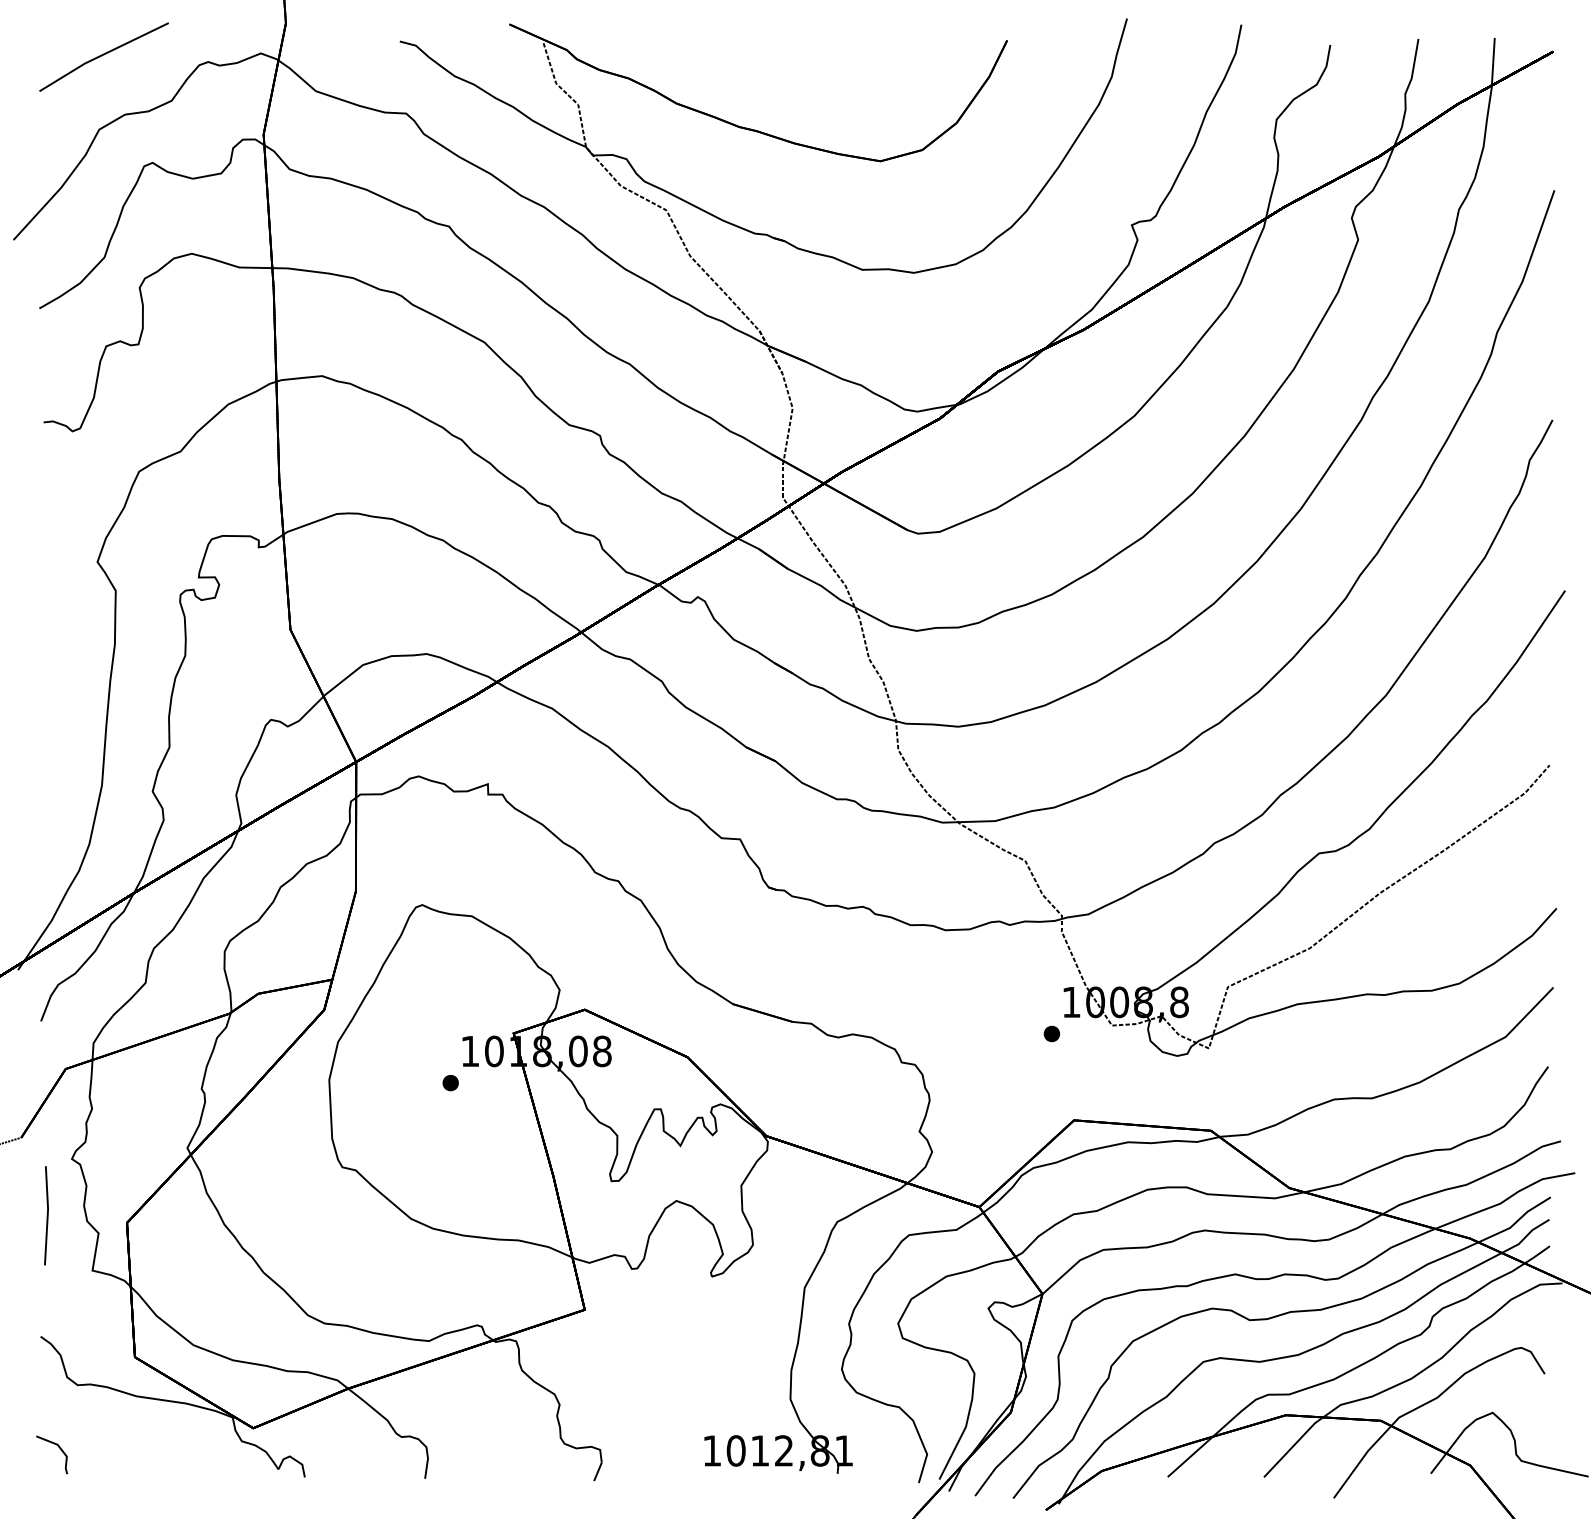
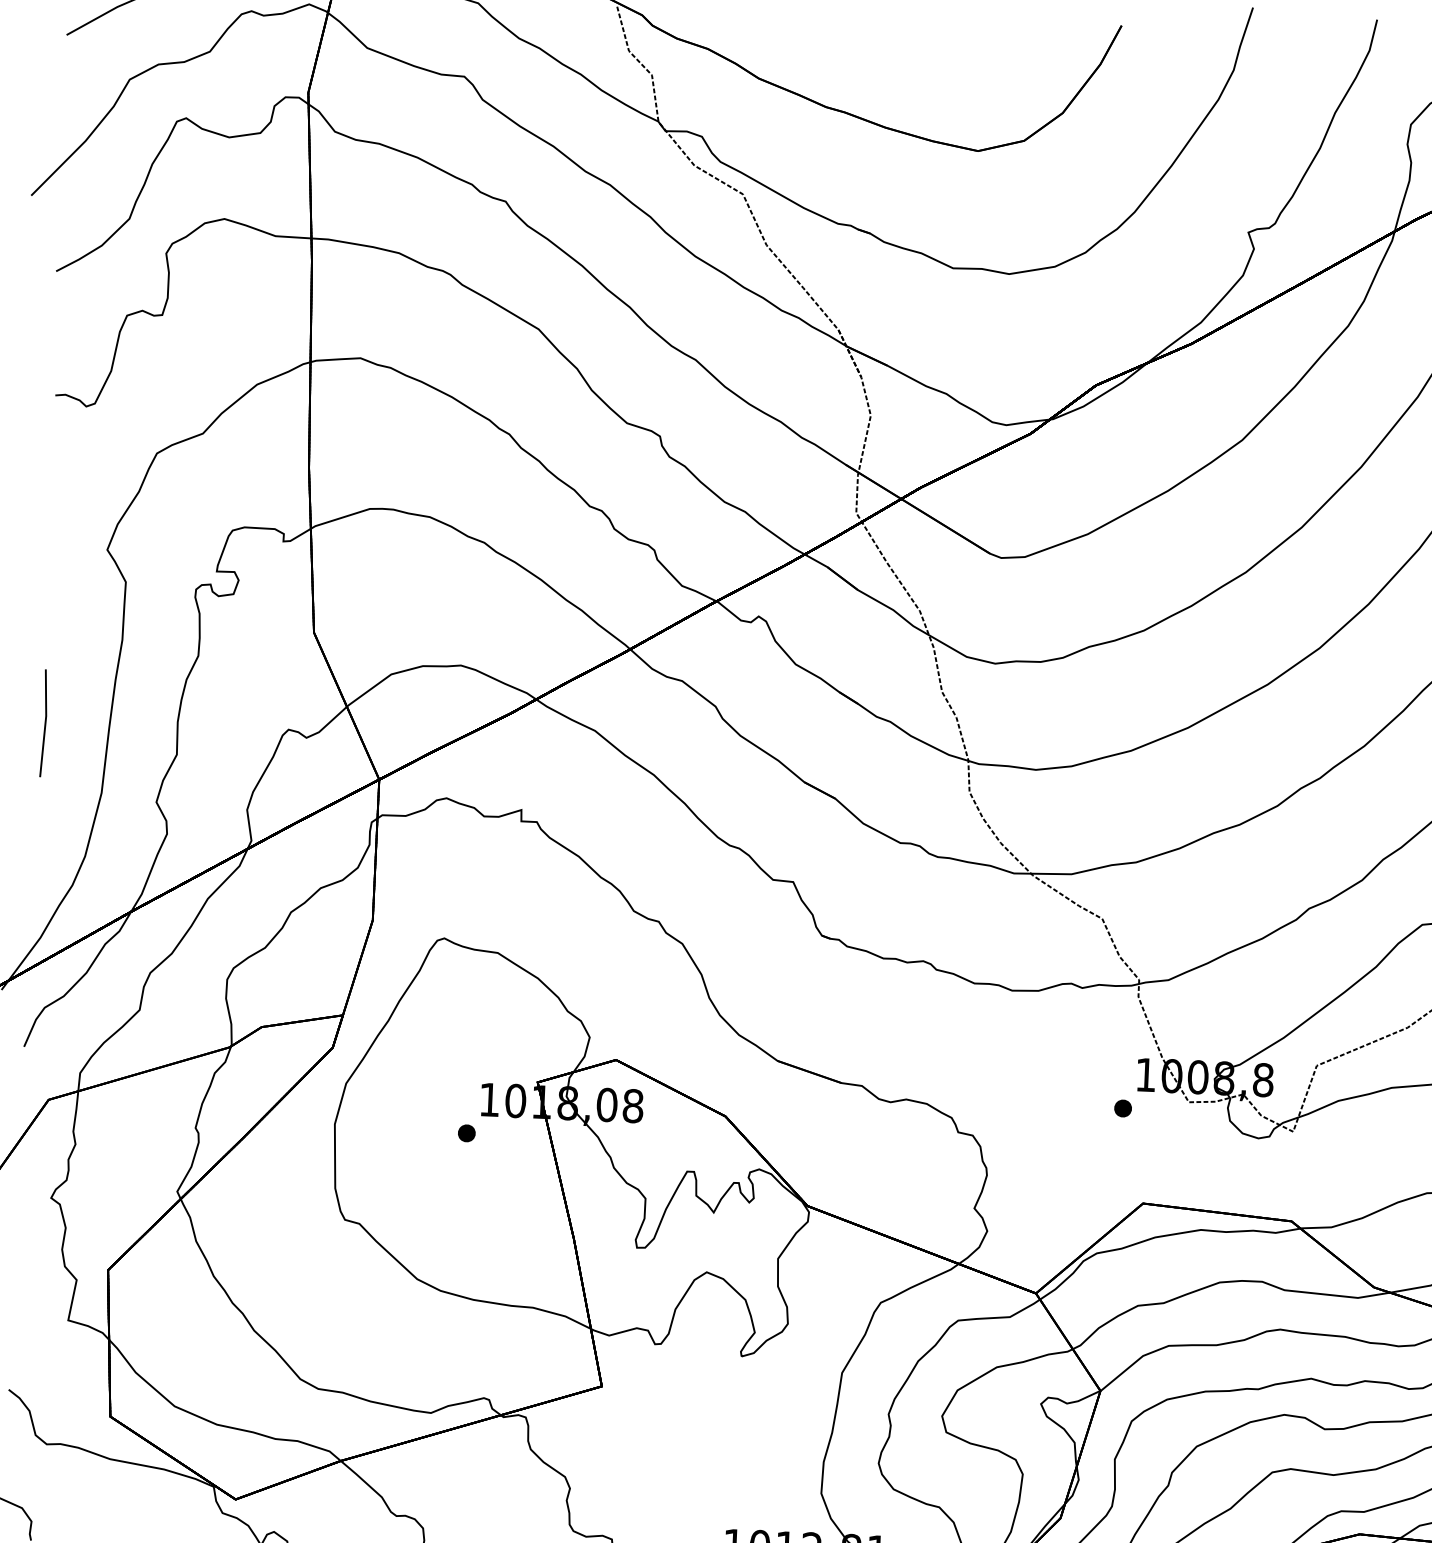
line: (46, 1215) -> (44, 723), moved

